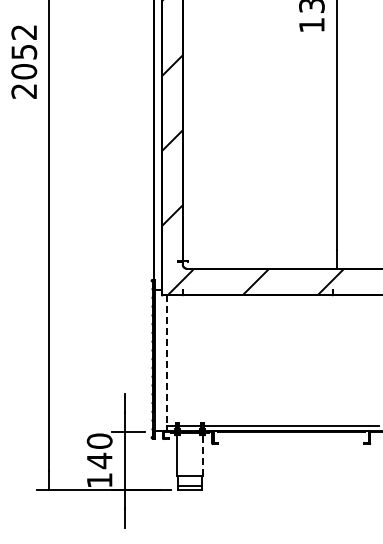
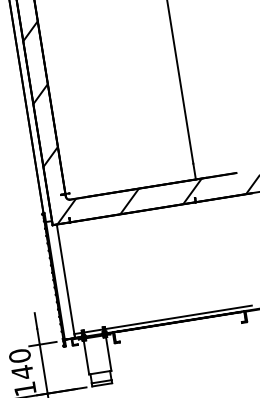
line: (167, 362) -> (66, 280), dashed -> solid
line: (203, 454) -> (108, 353), dashed -> solid

